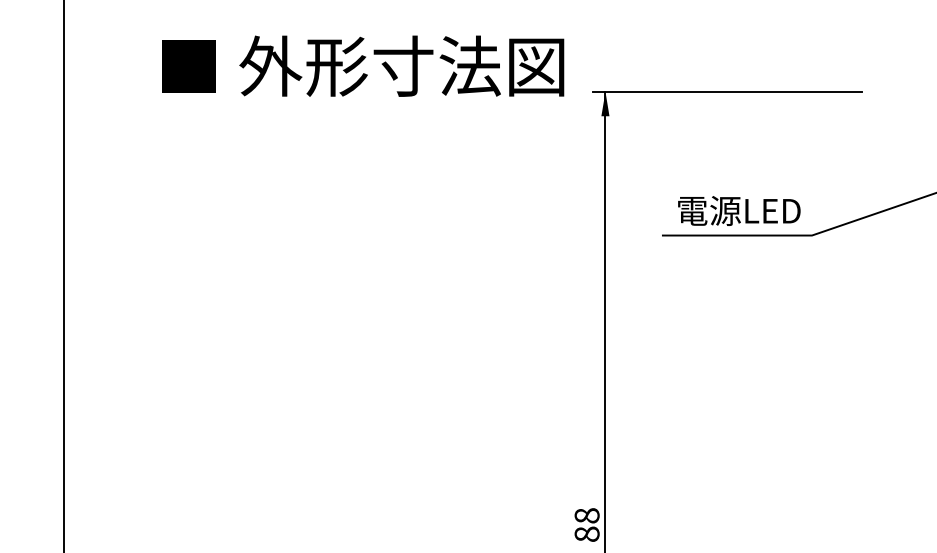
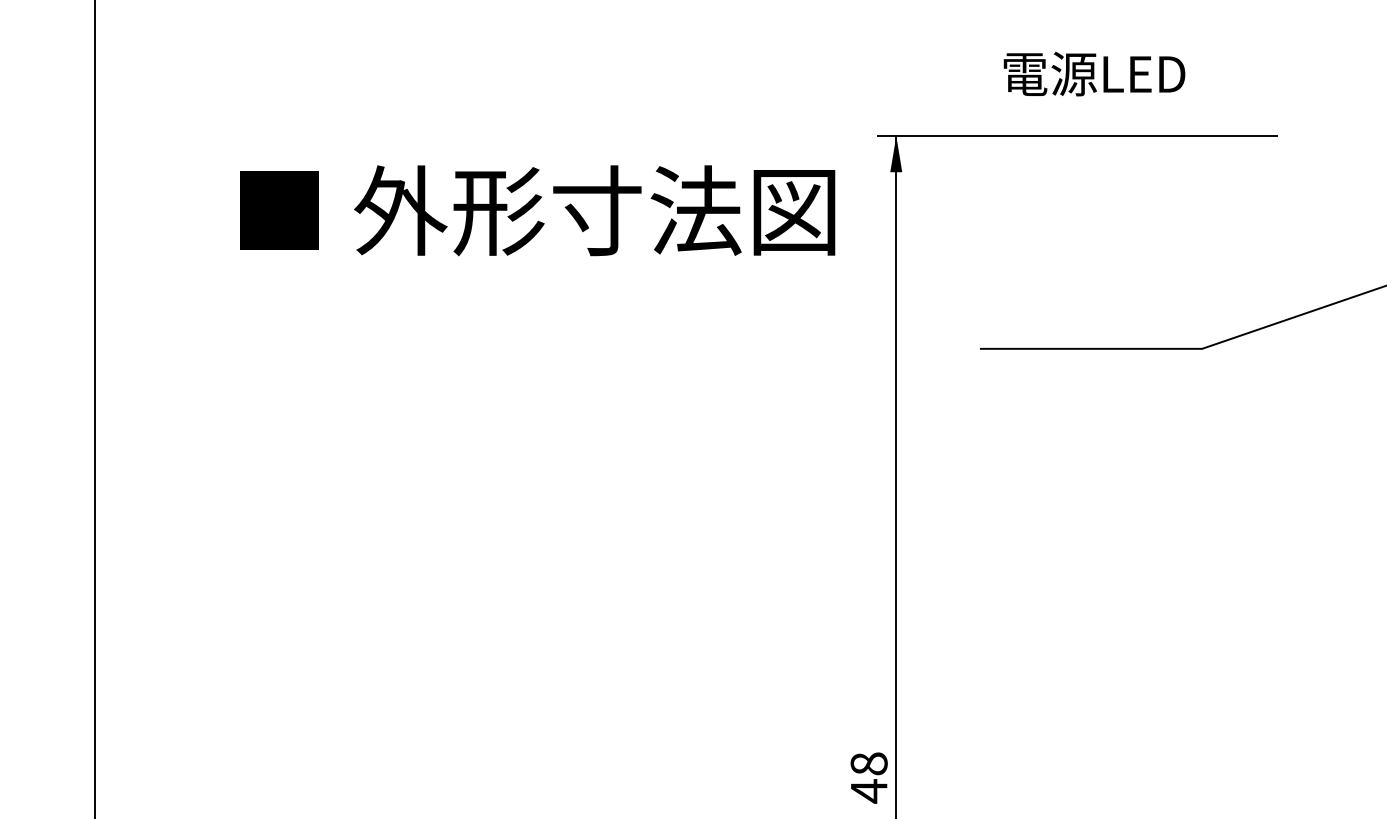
text: (363, 65) -> (538, 209), moved
text: (739, 210) -> (1094, 73), moved
text: (586, 534) -> (868, 791), 88 -> 48

